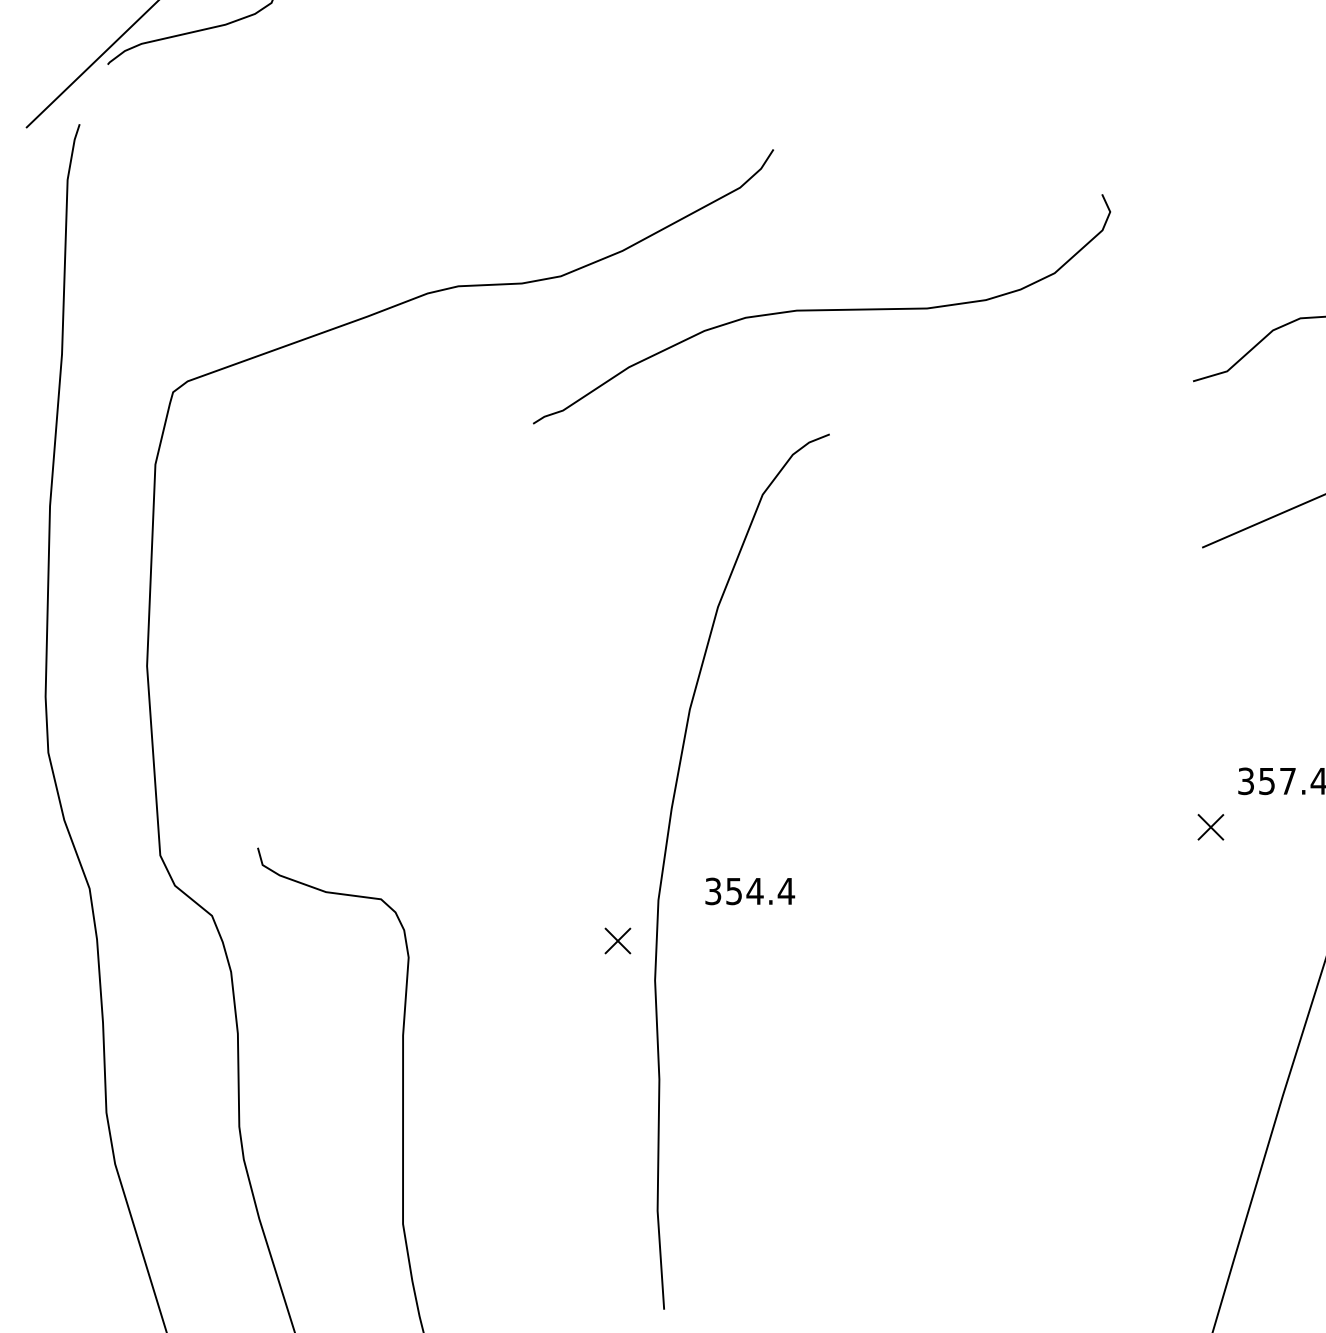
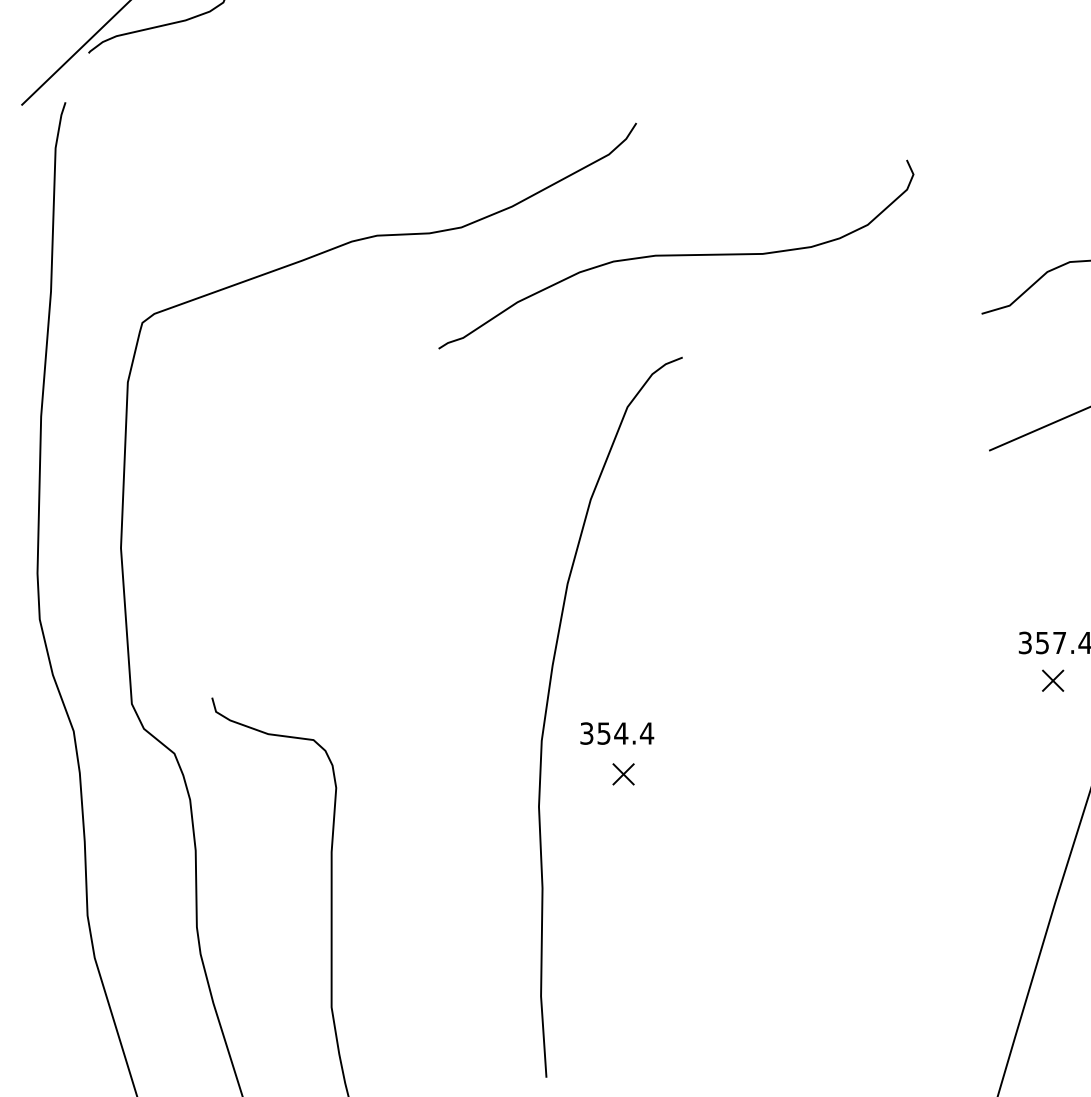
part: (1210, 827) -> (1052, 680), moved
part: (617, 940) -> (623, 773), moved

